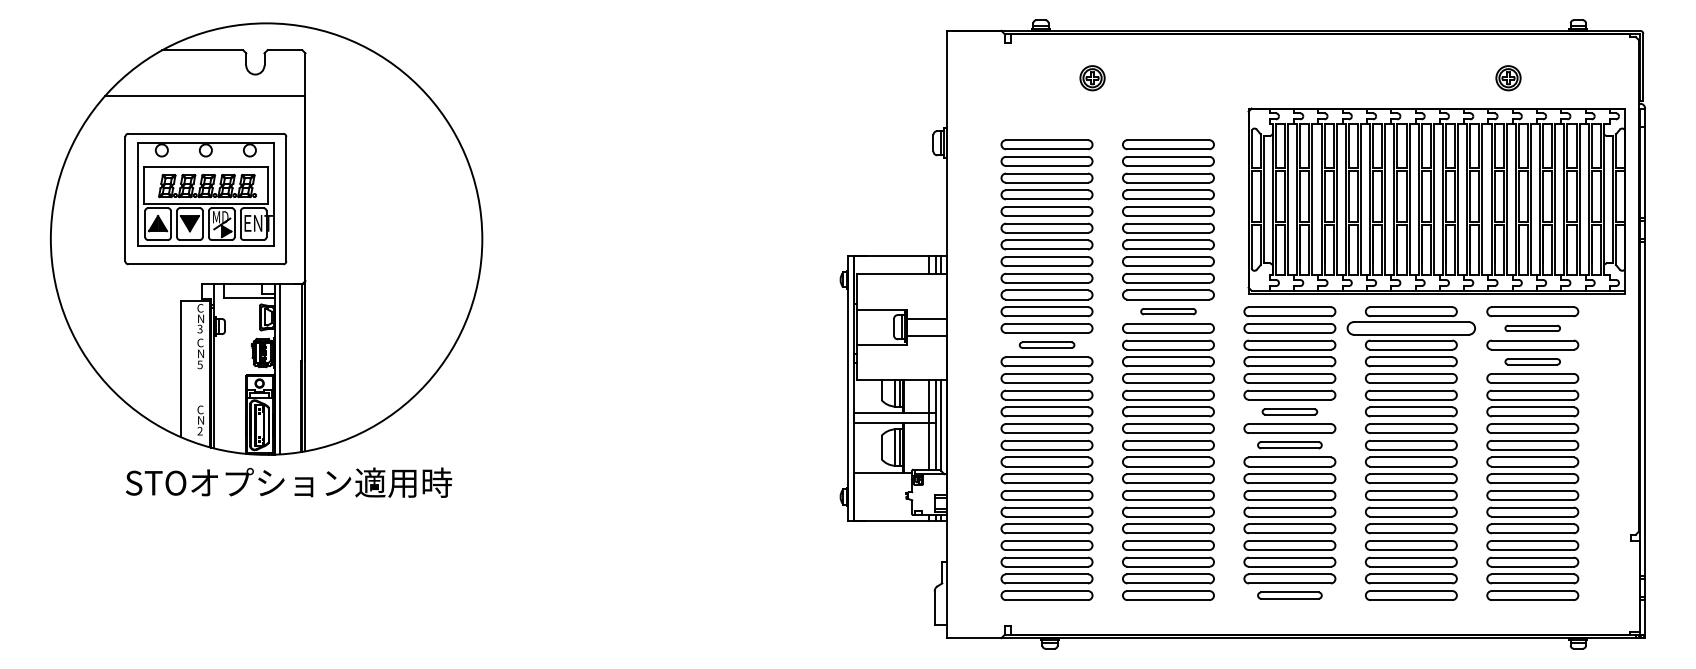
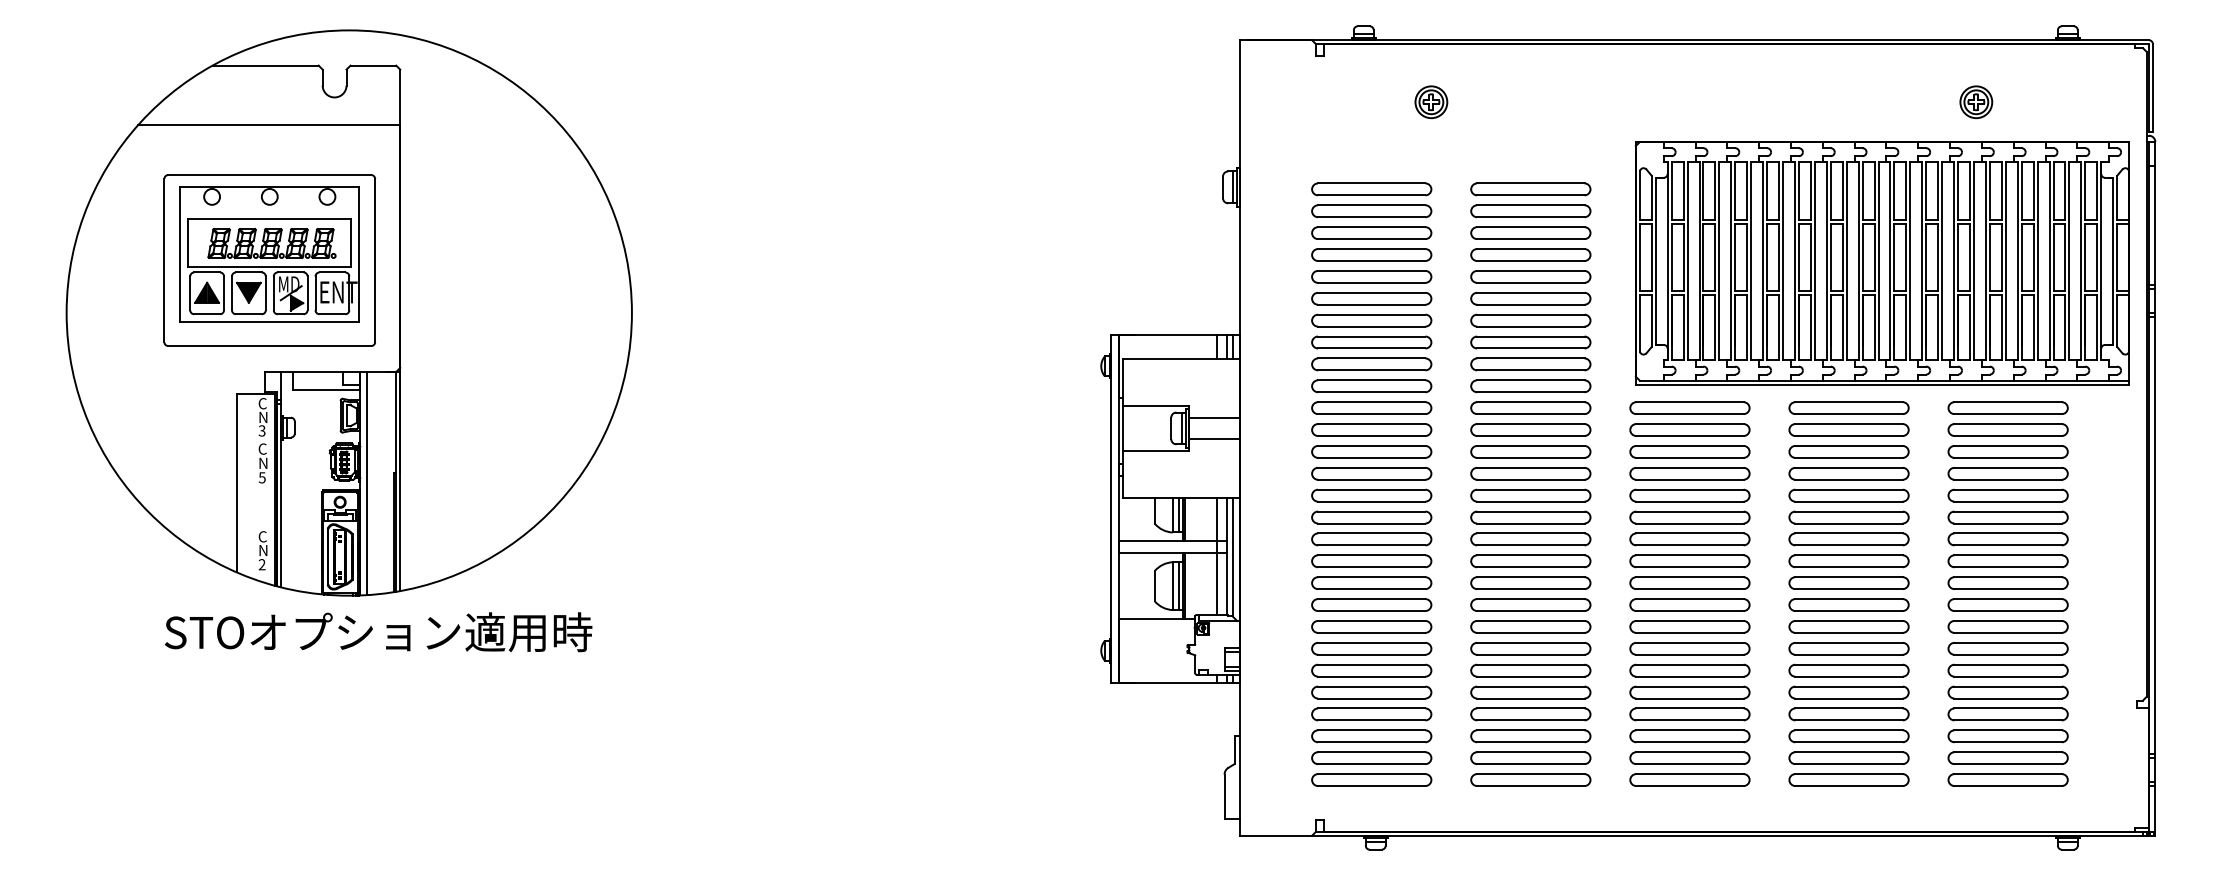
part: (1168, 311) -> (1530, 407), size x1.67
part: (1410, 328) -> (1848, 429), size x0.71
part: (1532, 328) -> (2007, 429), size x1.67
part: (1046, 344) -> (1371, 451), size x1.67
part: (1532, 361) -> (2007, 473), size x1.67
part: (1289, 411) -> (1689, 539), size x1.67
part: (1289, 444) -> (1689, 582), size x1.43
part: (1289, 595) -> (1689, 779), size x1.43

